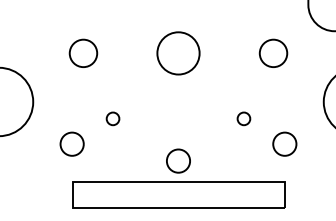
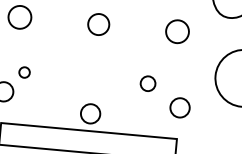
circle: (178, 53) -> (98, 24), size x0.6
circle: (112, 118) -> (24, 72), moved
circle: (243, 118) -> (147, 83), size x1.4

